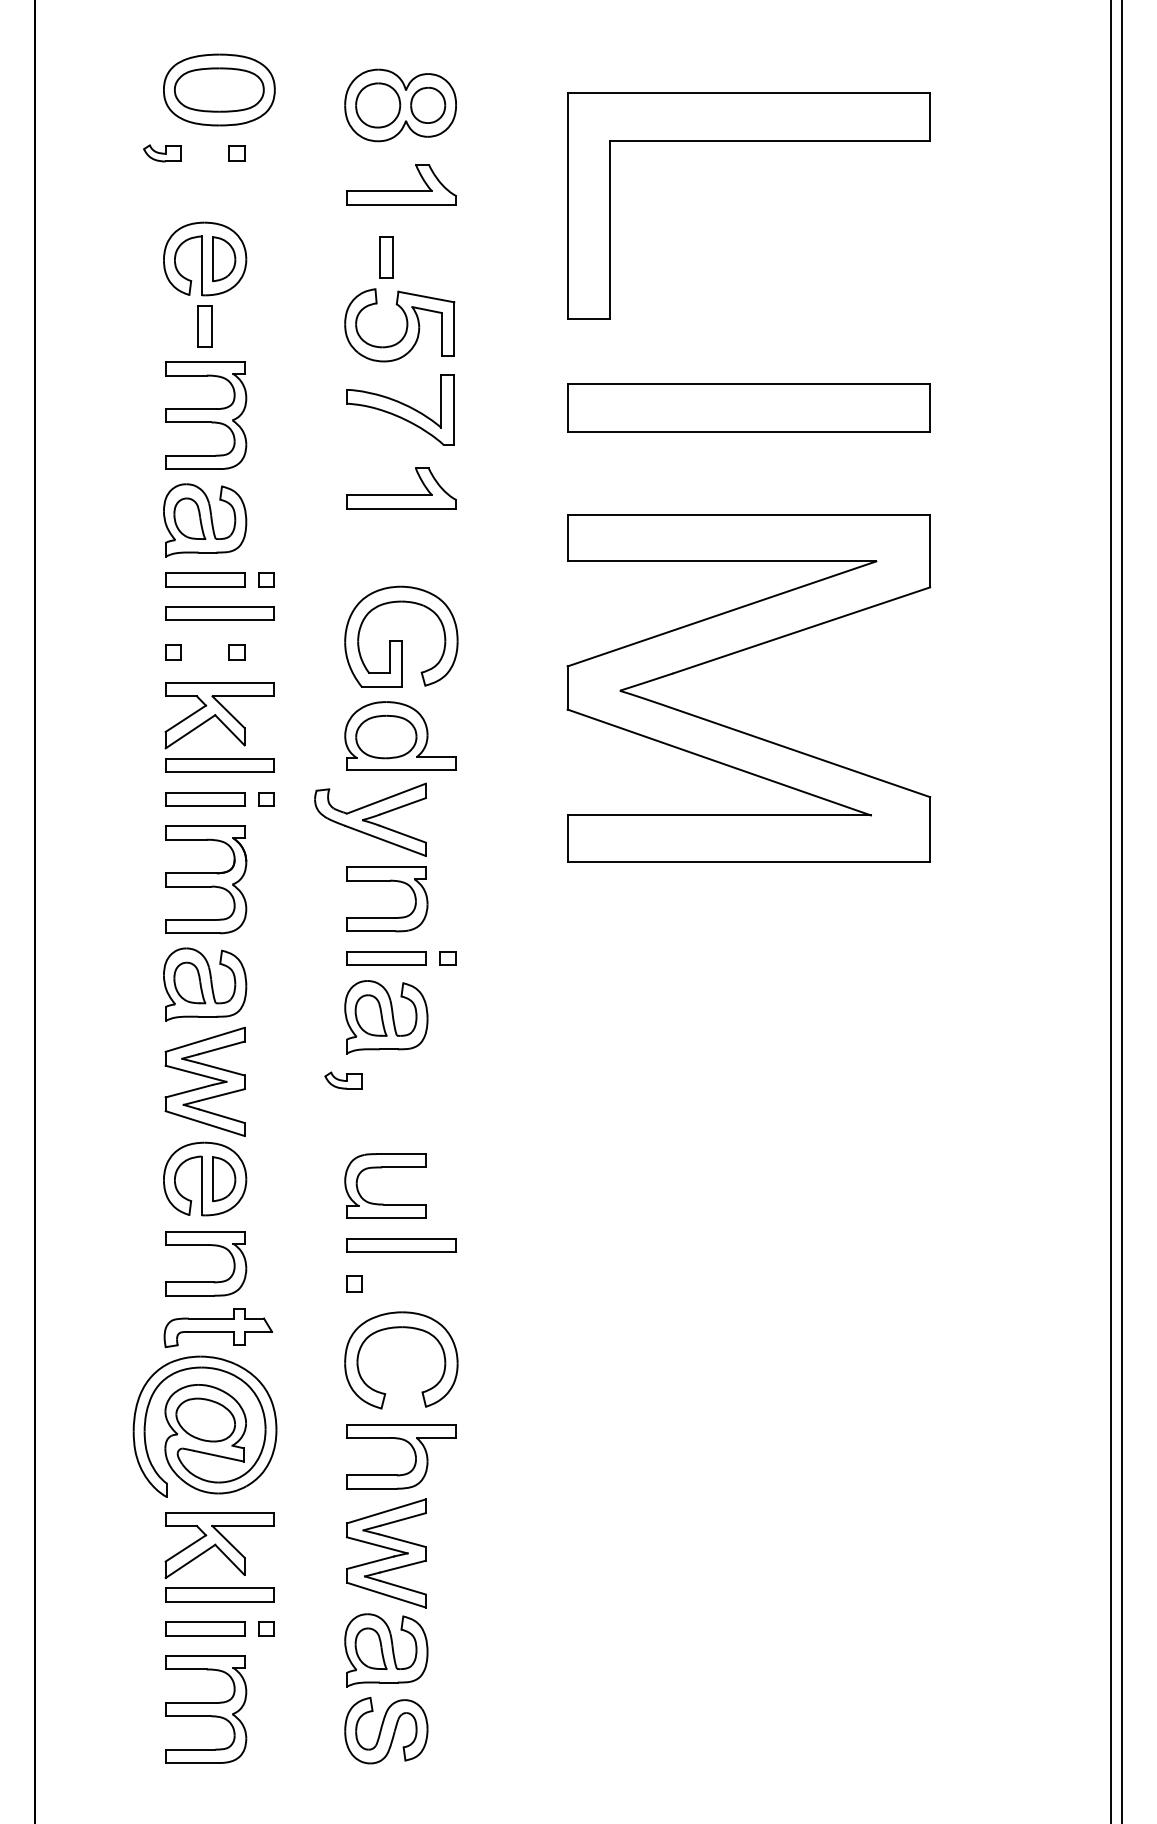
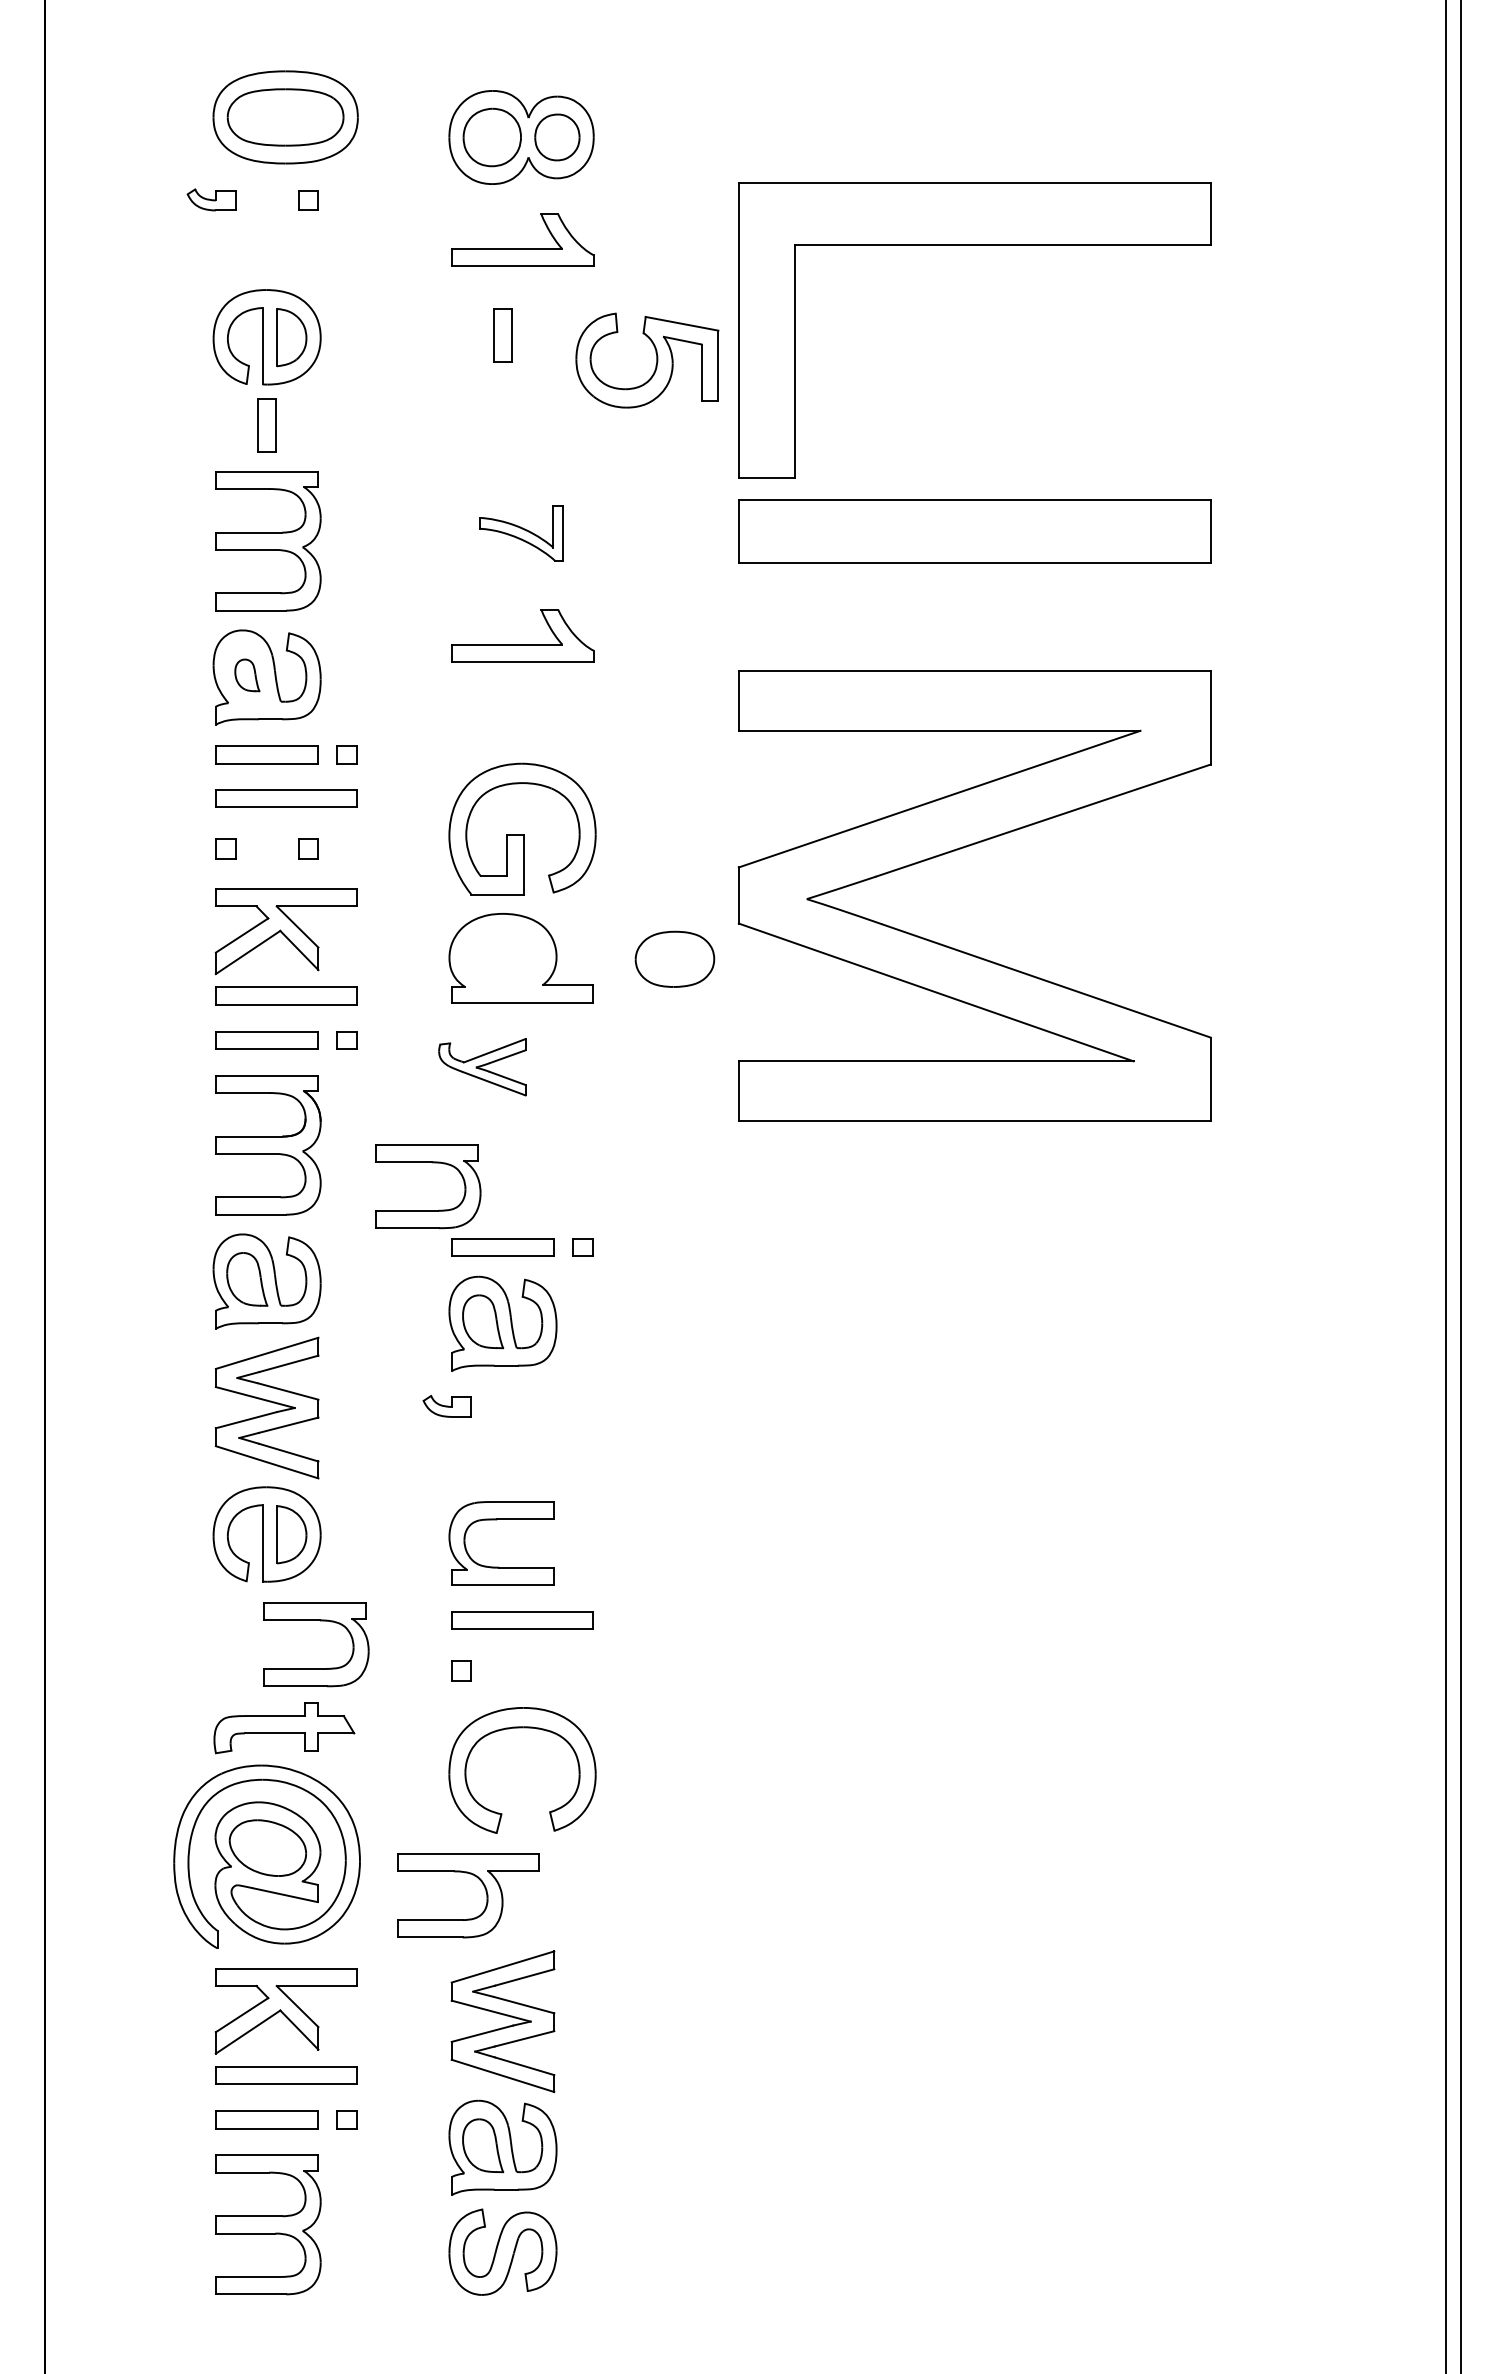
part: (748, 140) -> (974, 245), moved
part: (406, 325) -> (656, 360), moved
part: (400, 409) -> (521, 533), size x0.6
part: (190, 518) -> (247, 675), size x0.6
part: (385, 736) -> (674, 958), moved
part: (370, 820) -> (482, 1067), size x0.6
part: (390, 881) -> (432, 1163), moved
part: (209, 1245) -> (320, 1621), moved
part: (414, 1454) -> (485, 1892), moved

